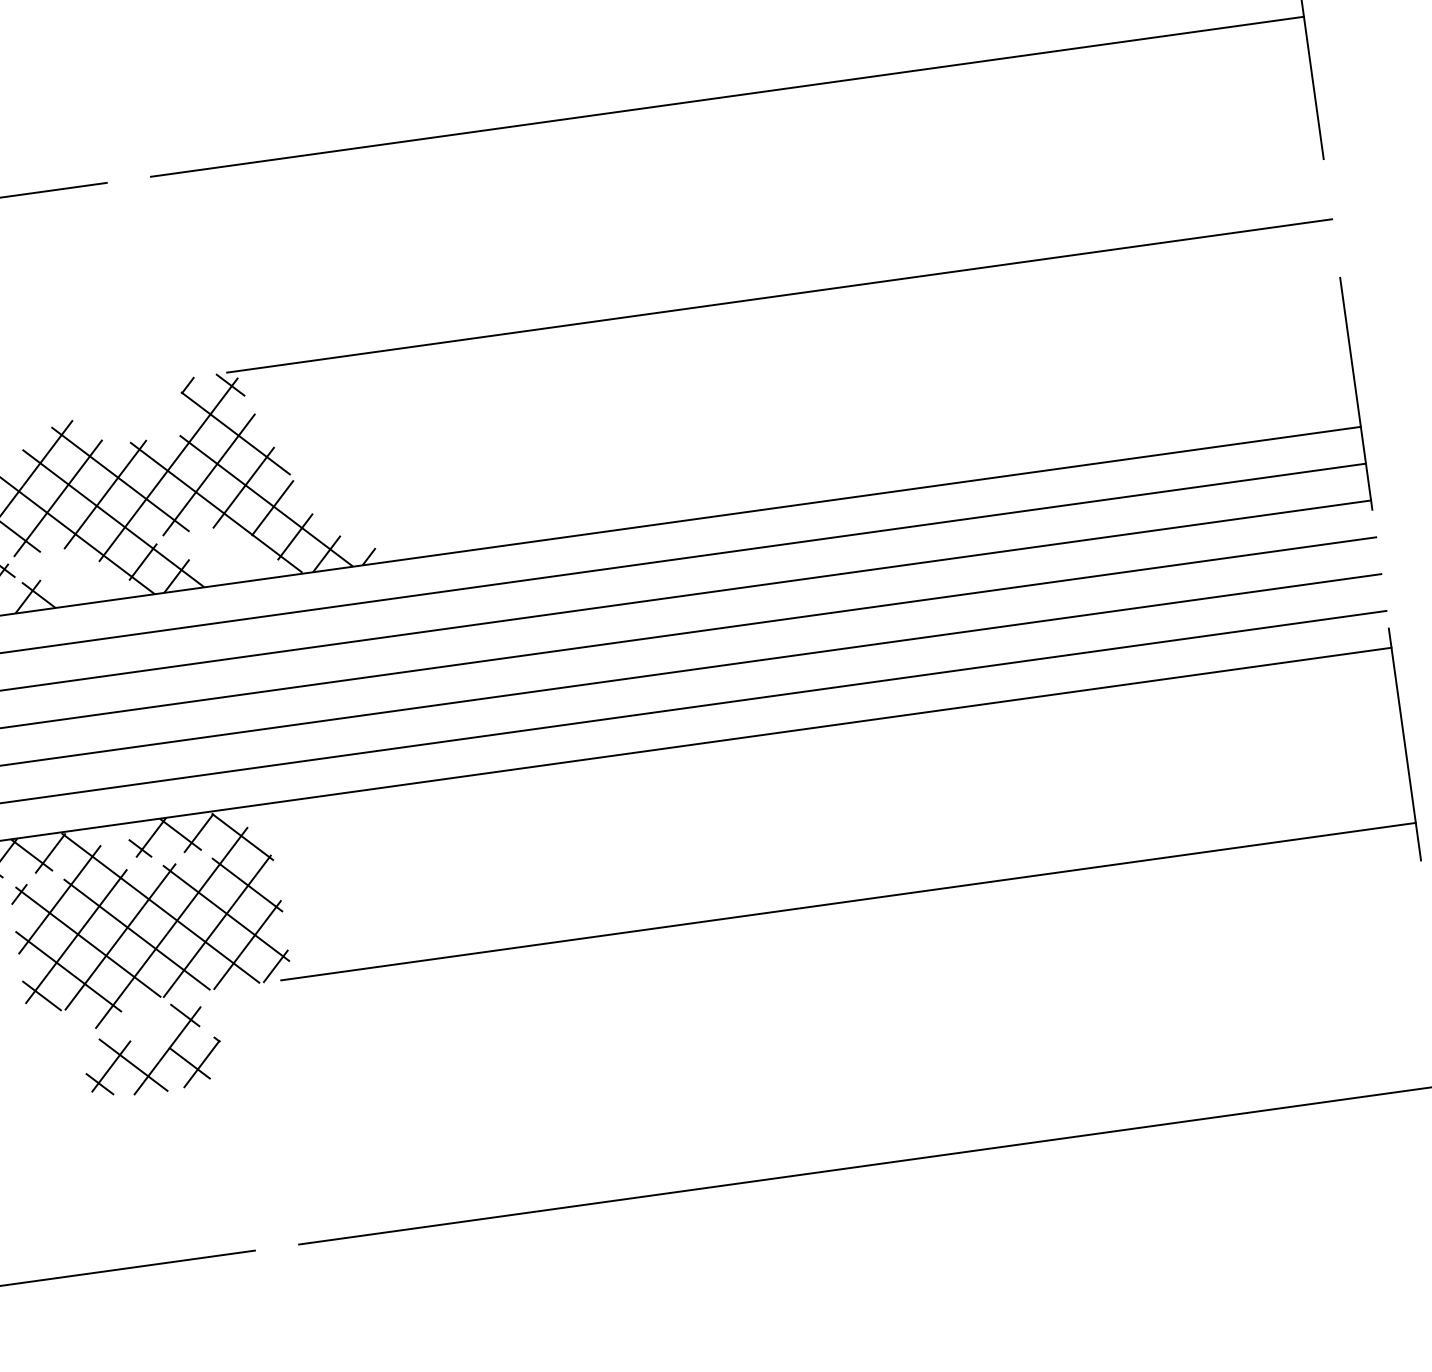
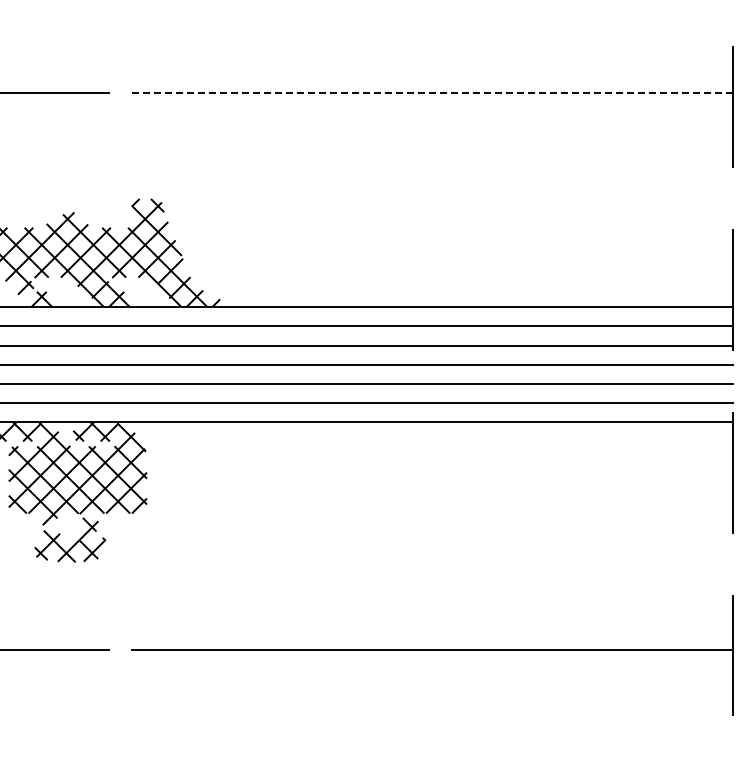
line: (726, 97) -> (431, 93), solid -> dashed
line: (779, 295) -> (444, 198), removed
line: (847, 901) -> (436, 513), removed

